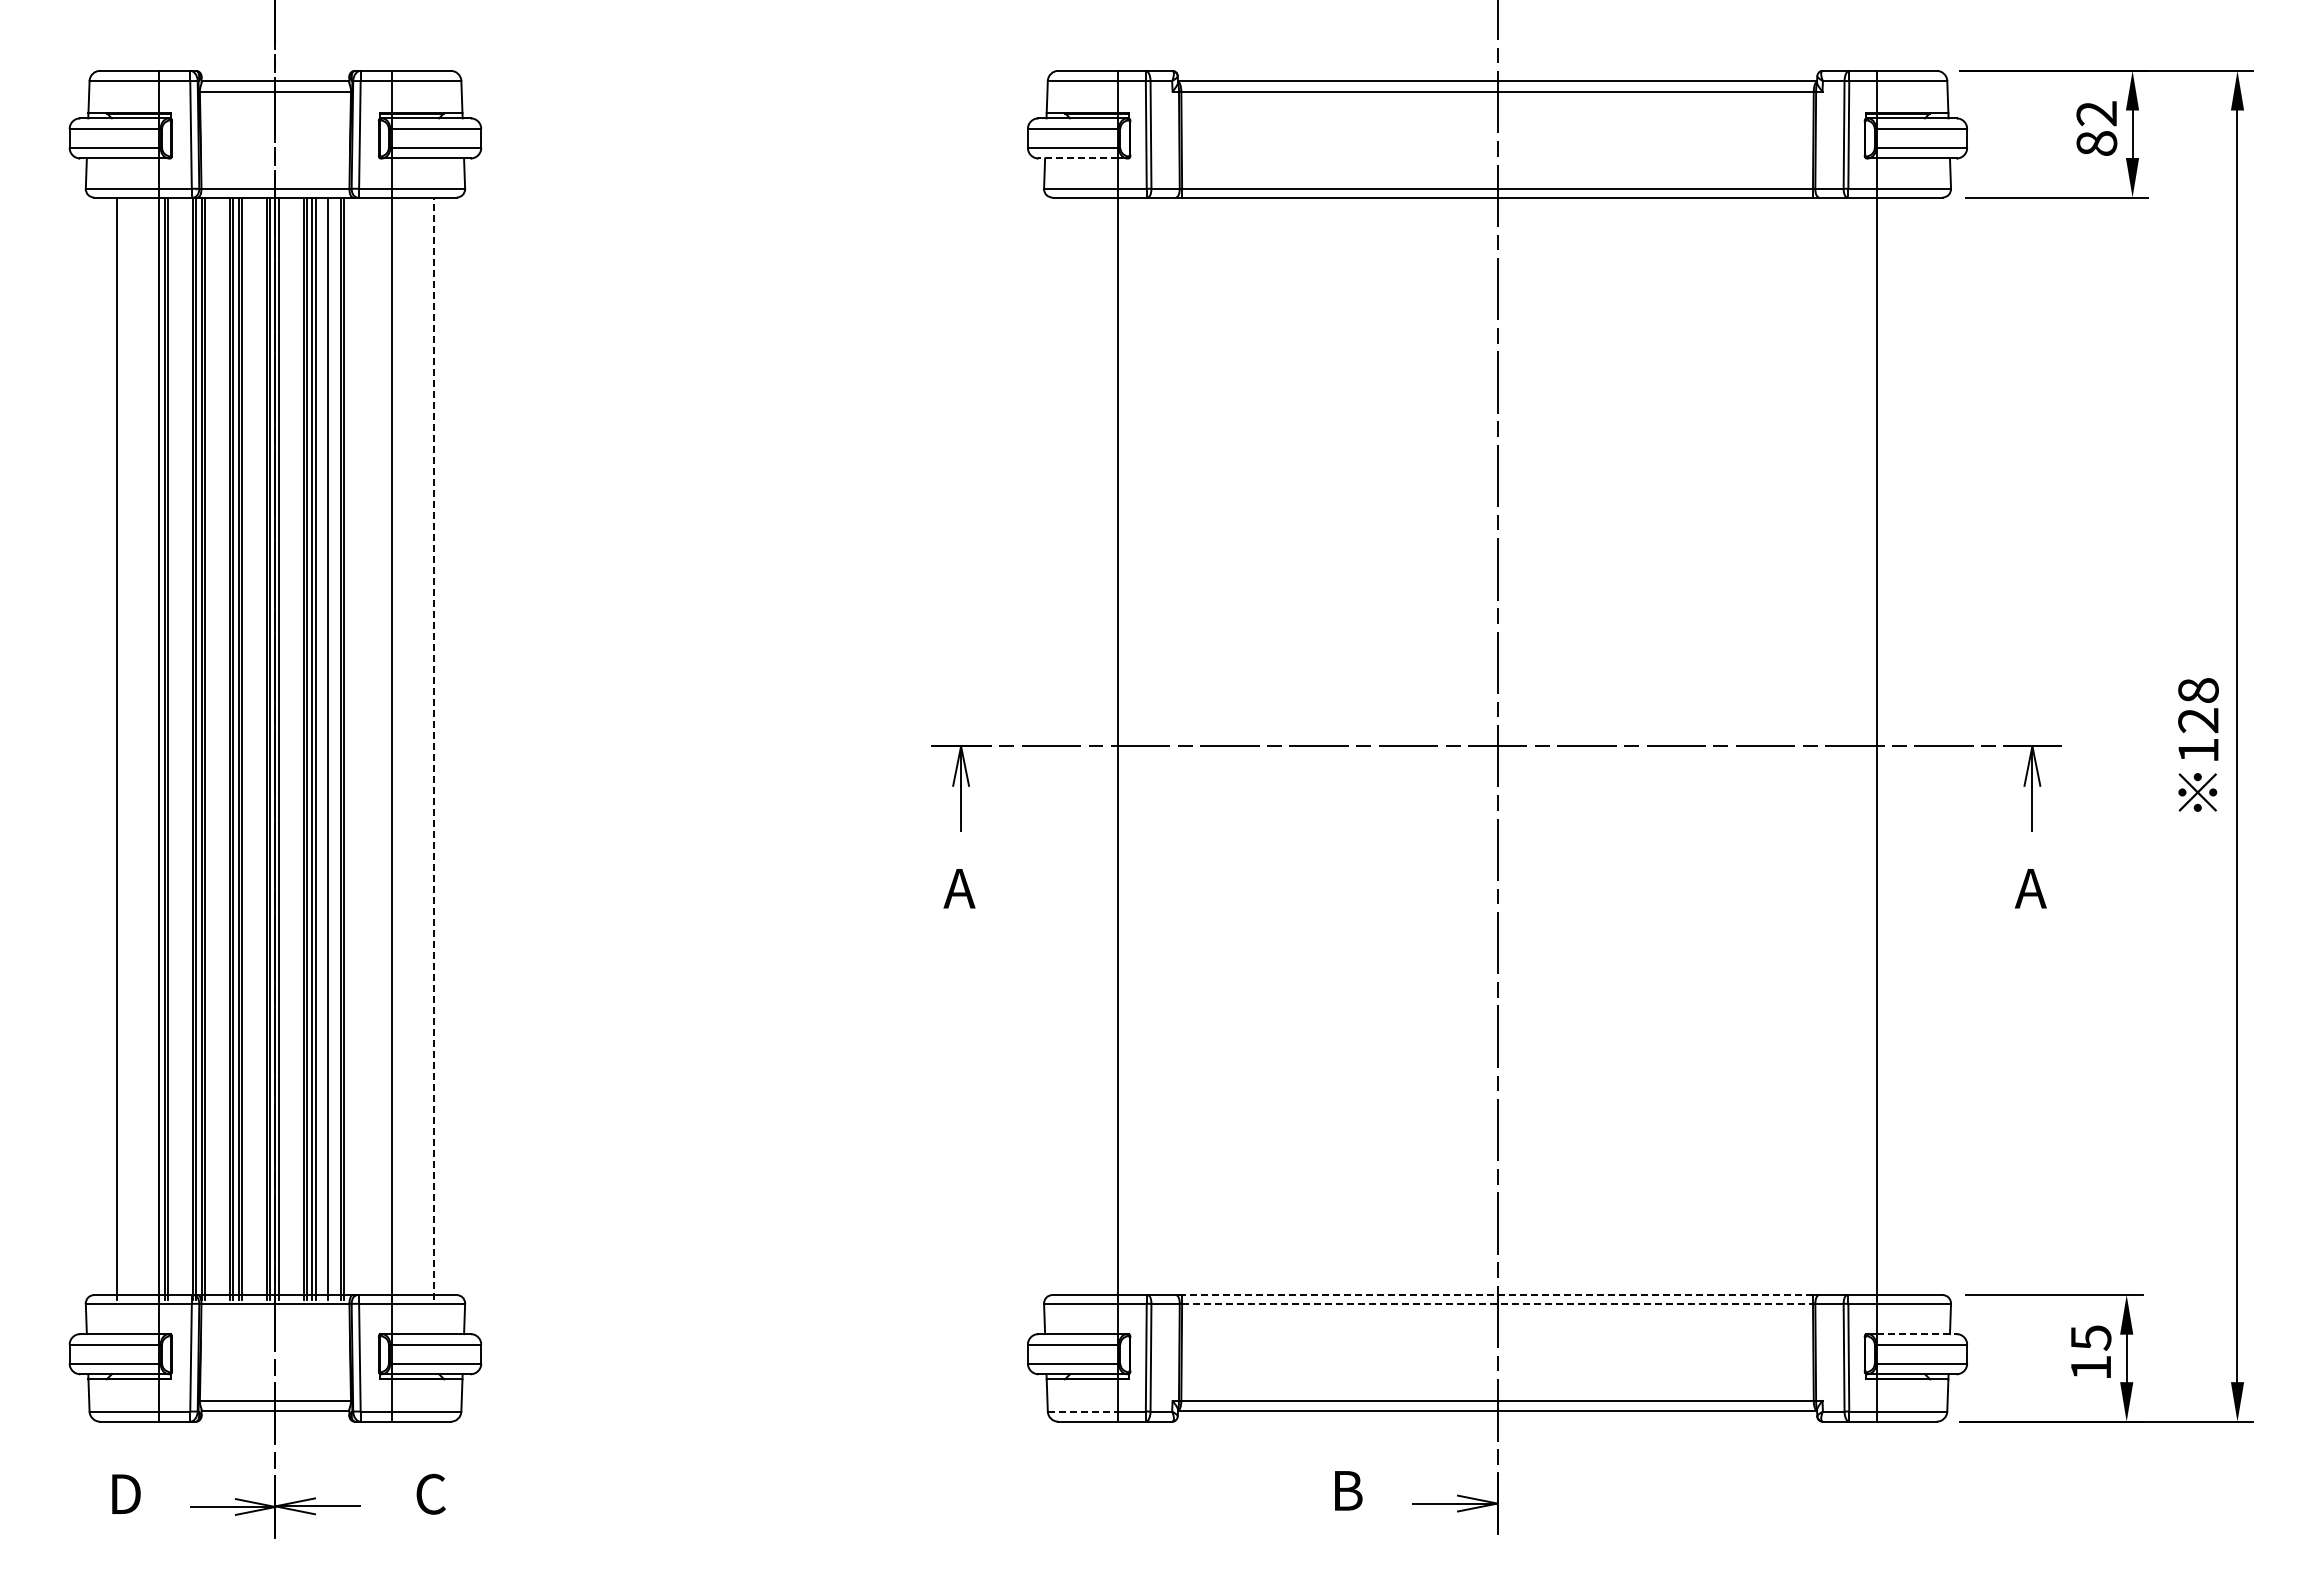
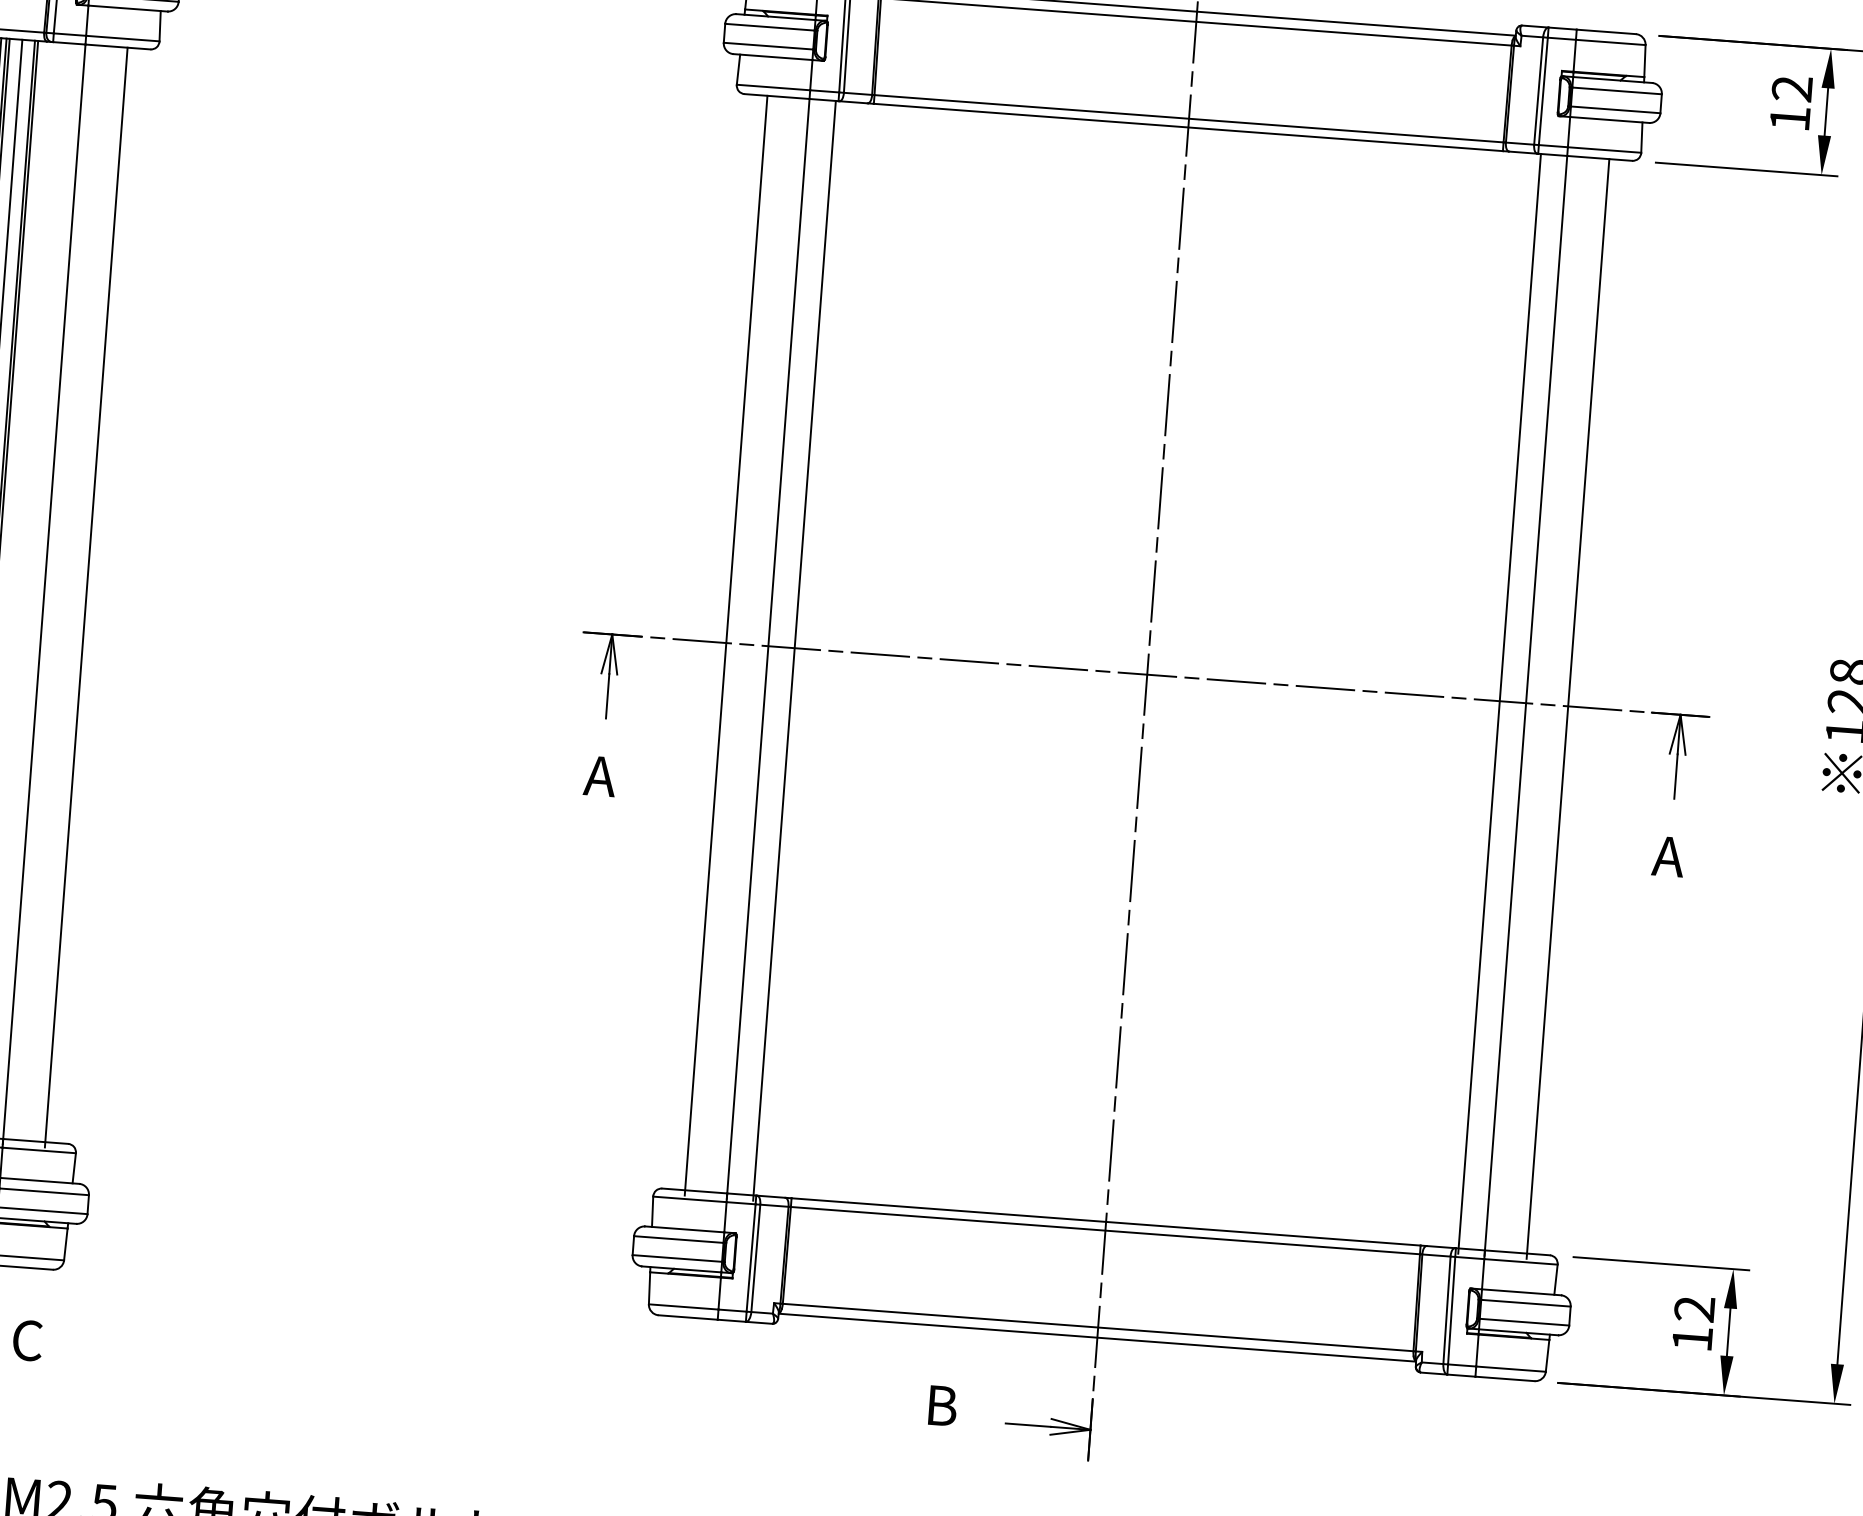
text: (2096, 143) -> (1789, 118), 82 -> 12
line: (1078, 158) -> (773, 57), dashed -> solid
line: (433, 748) -> (86, 597), dashed -> solid
line: (1075, 748) -> (726, 645), added
line: (1144, 748) -> (795, 650), added
line: (1851, 748) -> (1500, 703), added
line: (1919, 748) -> (1567, 708), added
line: (1497, 1295) -> (1106, 1222), dashed -> solid
line: (1498, 1303) -> (1106, 1230), dashed -> solid
line: (1917, 1334) -> (1521, 1292), dashed -> solid
text: (2090, 1337) -> (1694, 1308), 15 -> 12
line: (1082, 1411) -> (683, 1306), dashed -> solid

